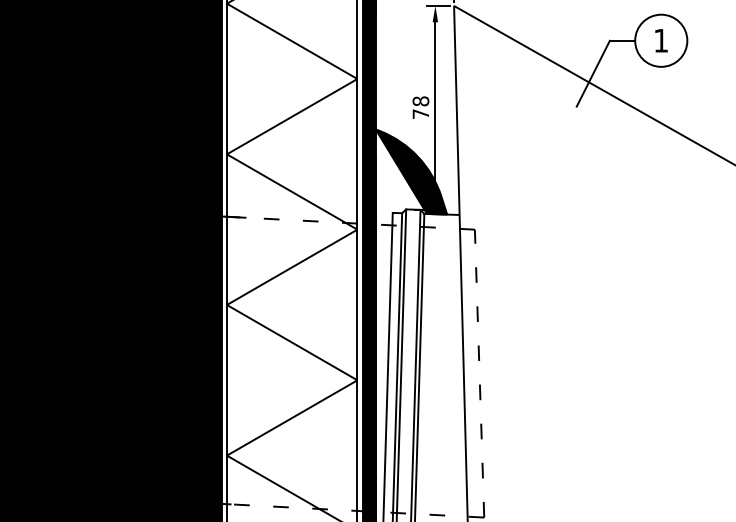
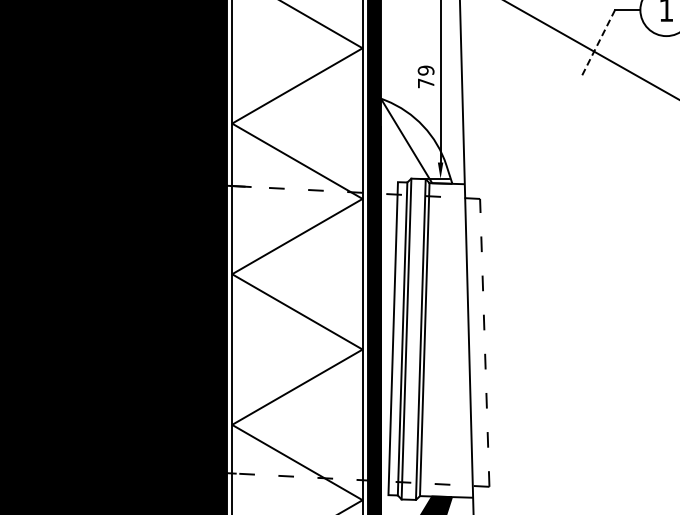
line: (593, 73) -> (598, 42), solid -> dashed
text: (420, 101) -> (425, 70), 78 -> 79
fill: (411, 171) -> (416, 140), removed

